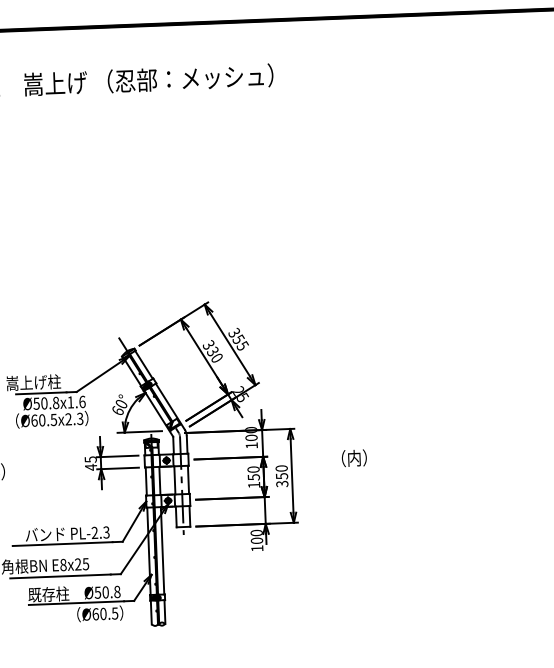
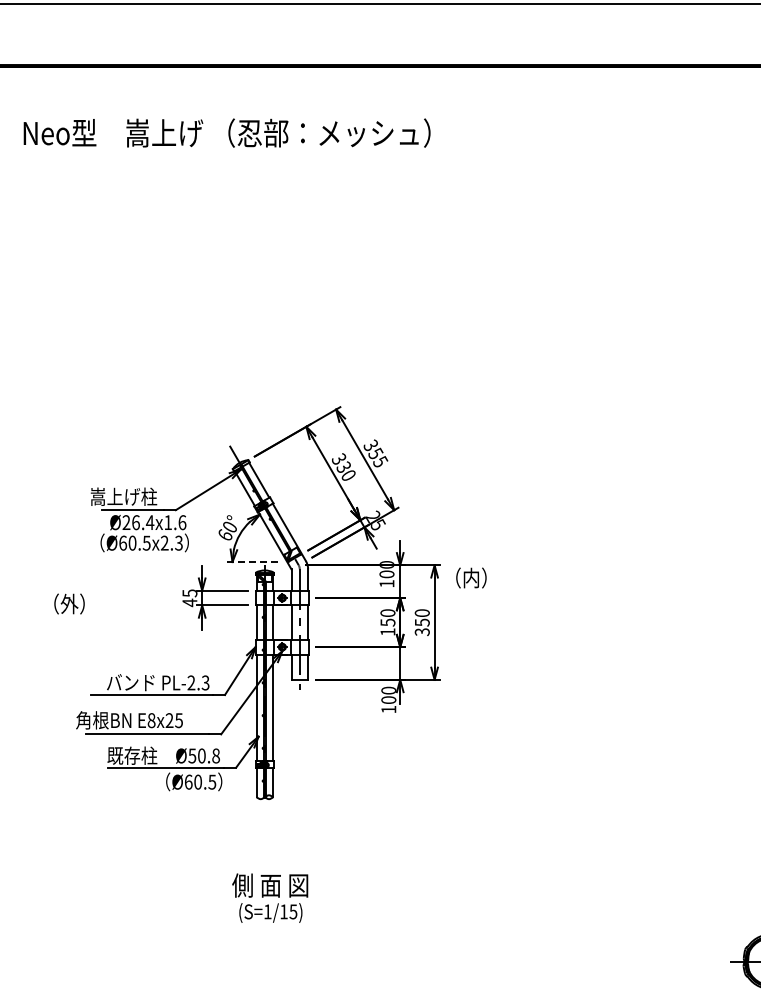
text: (46, 403) -> (138, 522), Ø50.8x1.6 -> Ø26.4x1.6
line: (139, 431) -> (250, 561), solid -> dashed
text: (354, 457) -> (471, 577), moved

